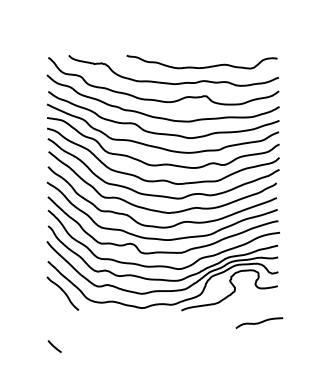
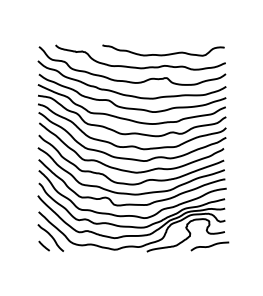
curve: (259, 322) -> (210, 245), moved
line: (54, 346) -> (44, 245), moved

